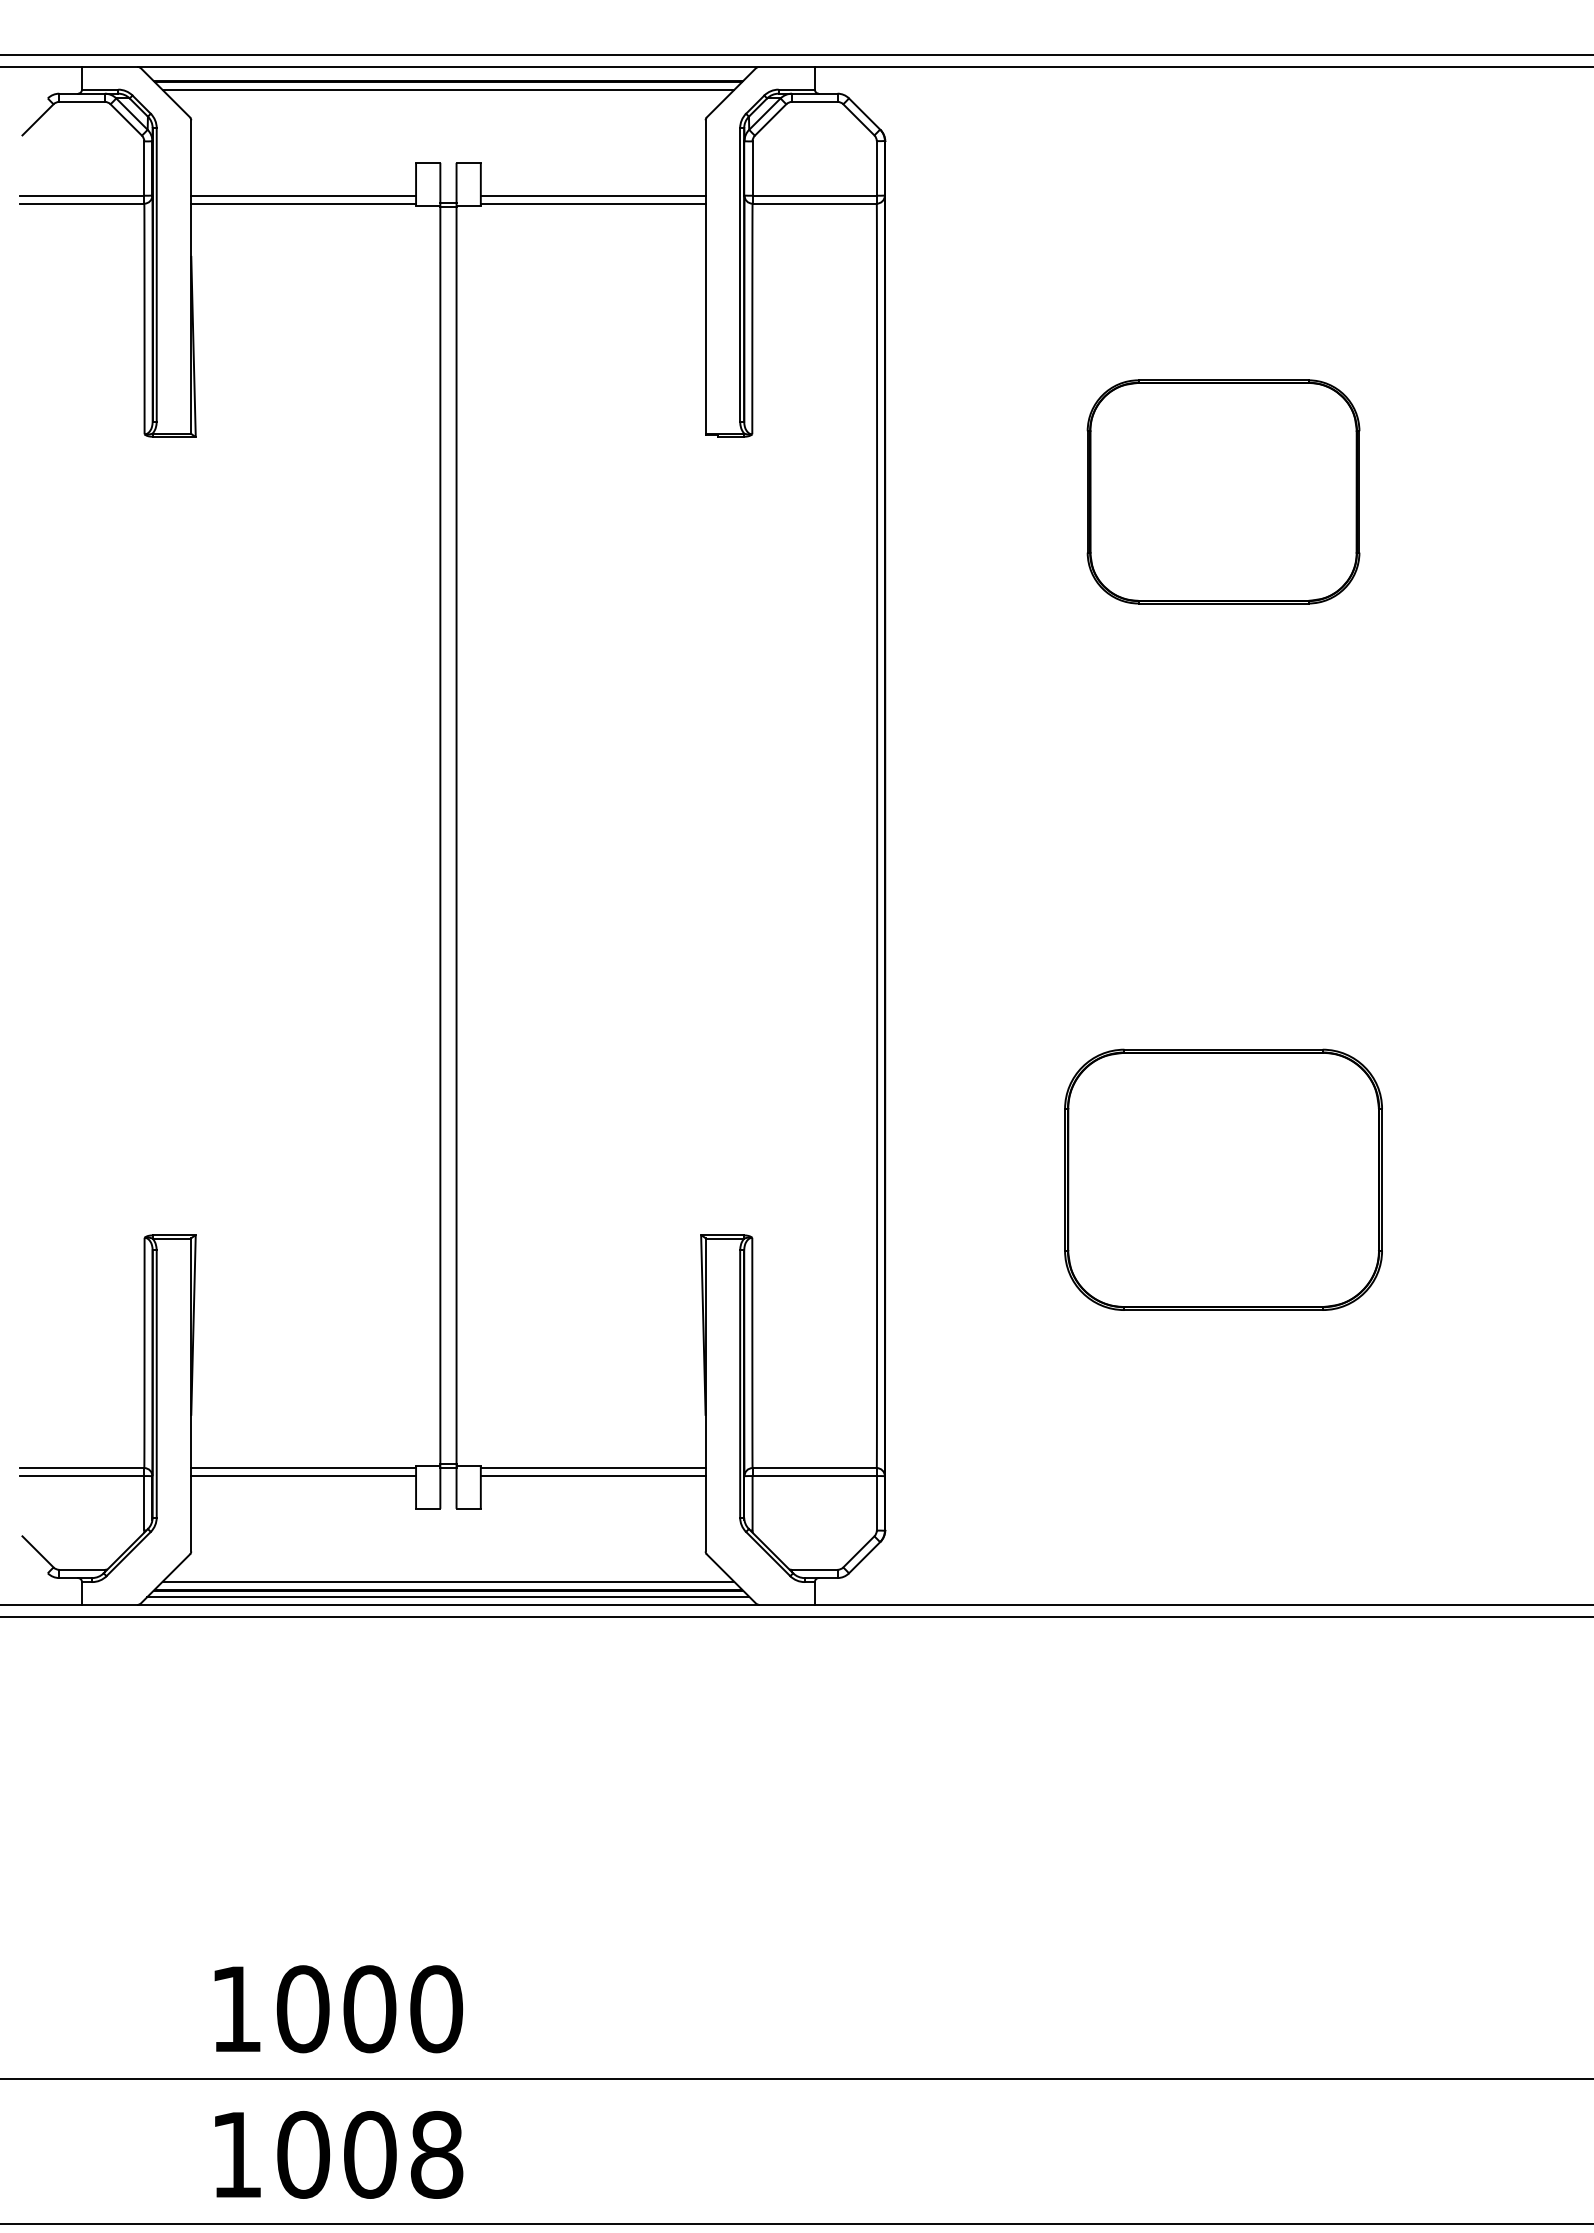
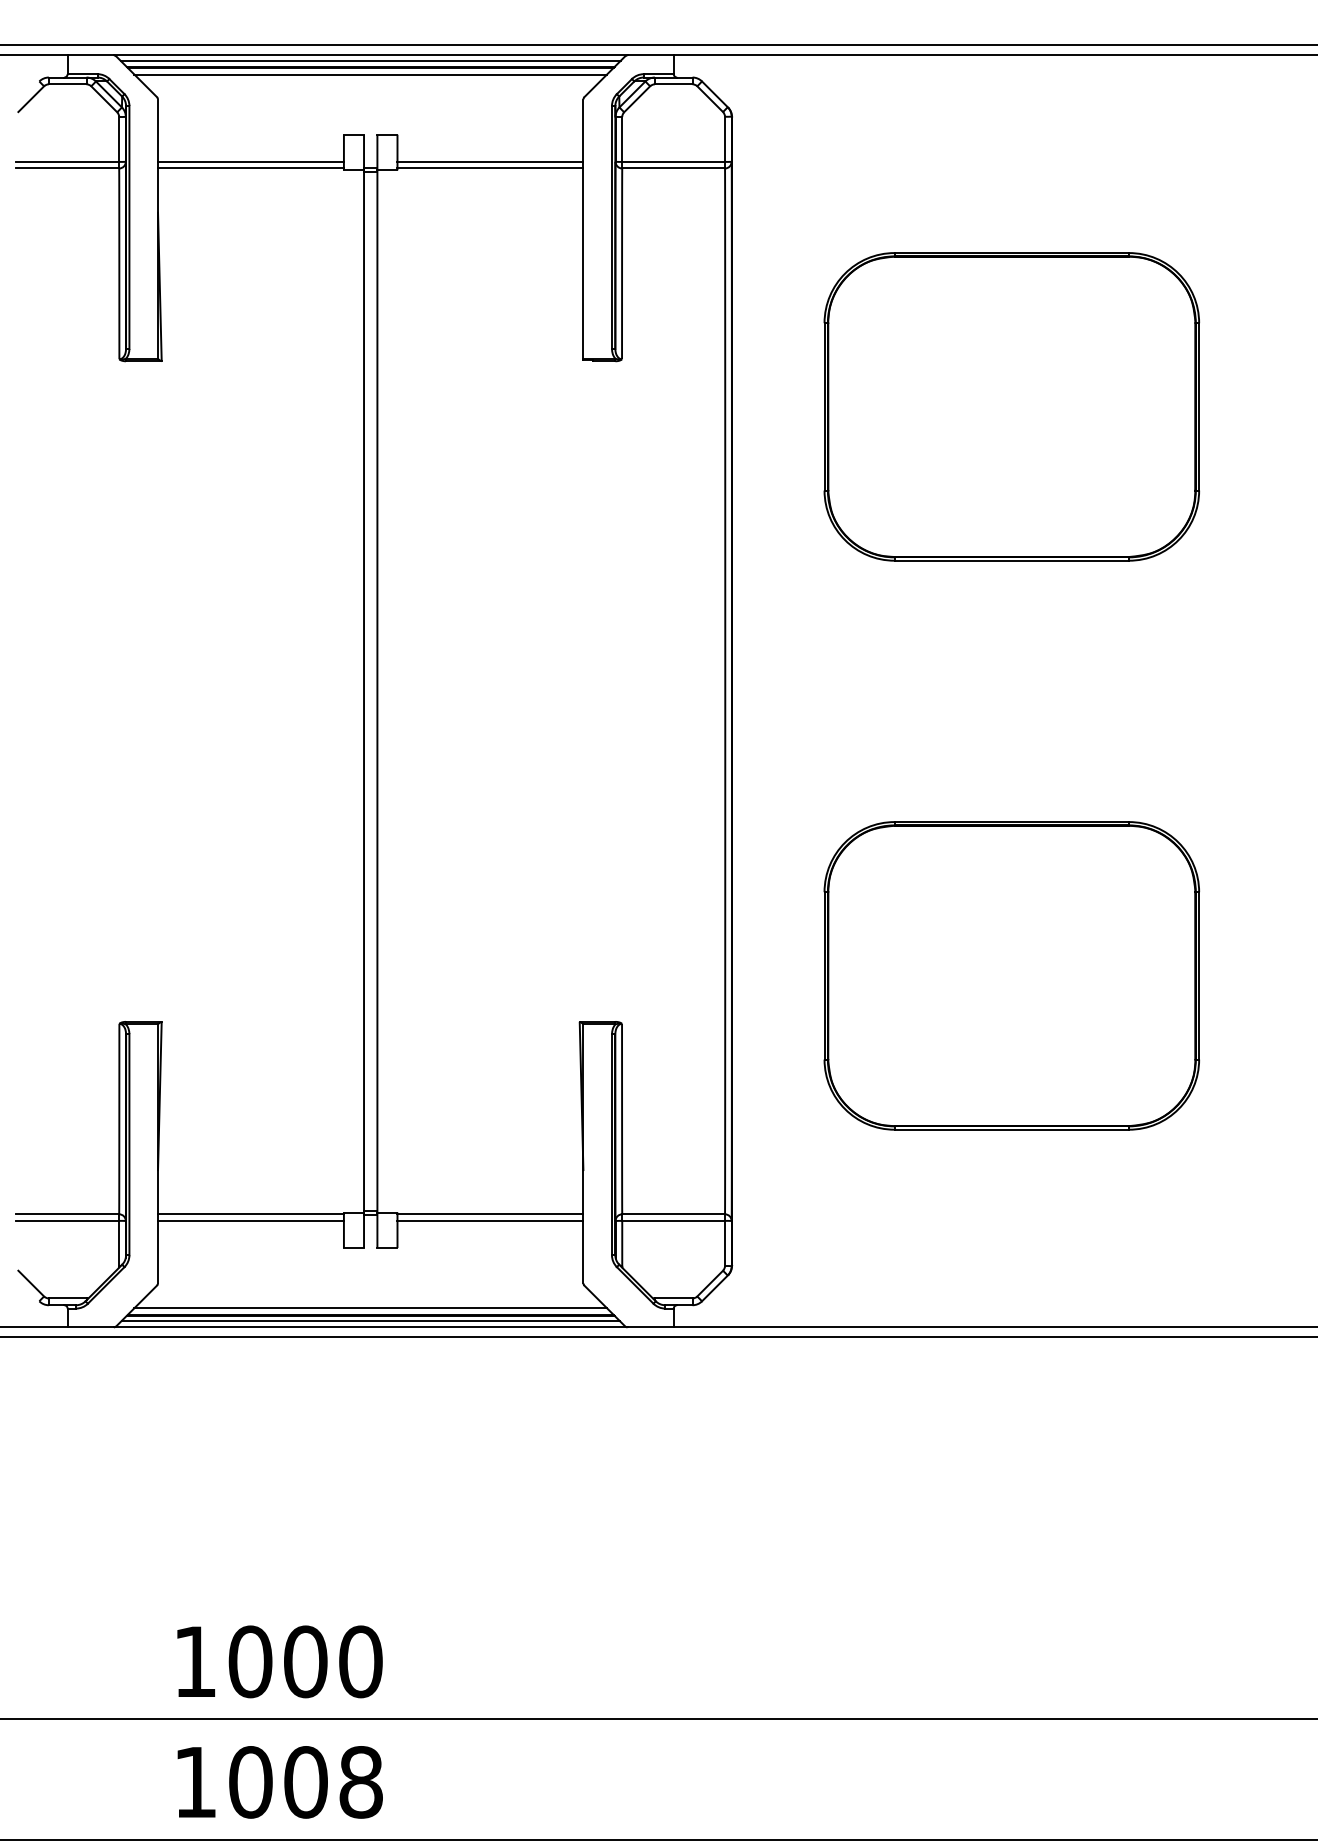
line: (447, 73) -> (369, 60), added
part: (1223, 491) -> (1011, 406), size x1.67
part: (1223, 1179) -> (1011, 975), size x1.43

